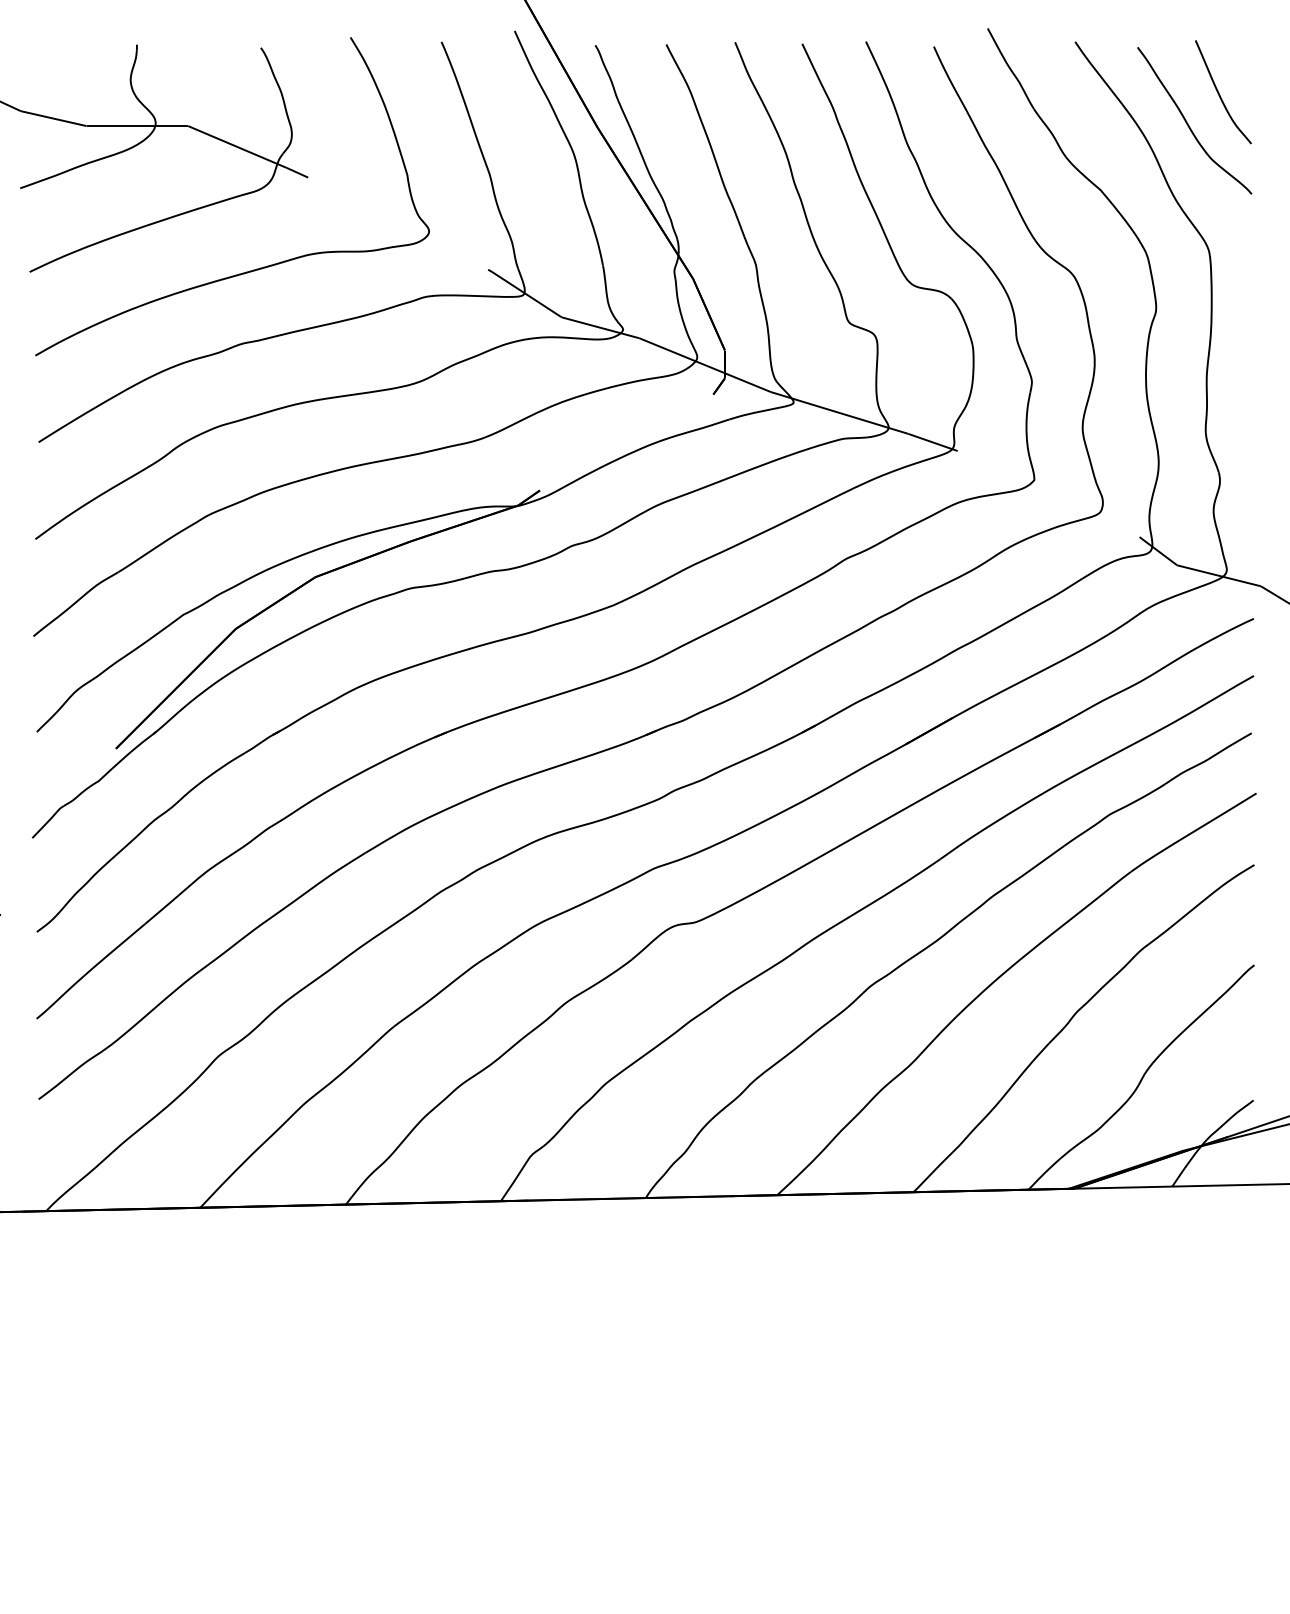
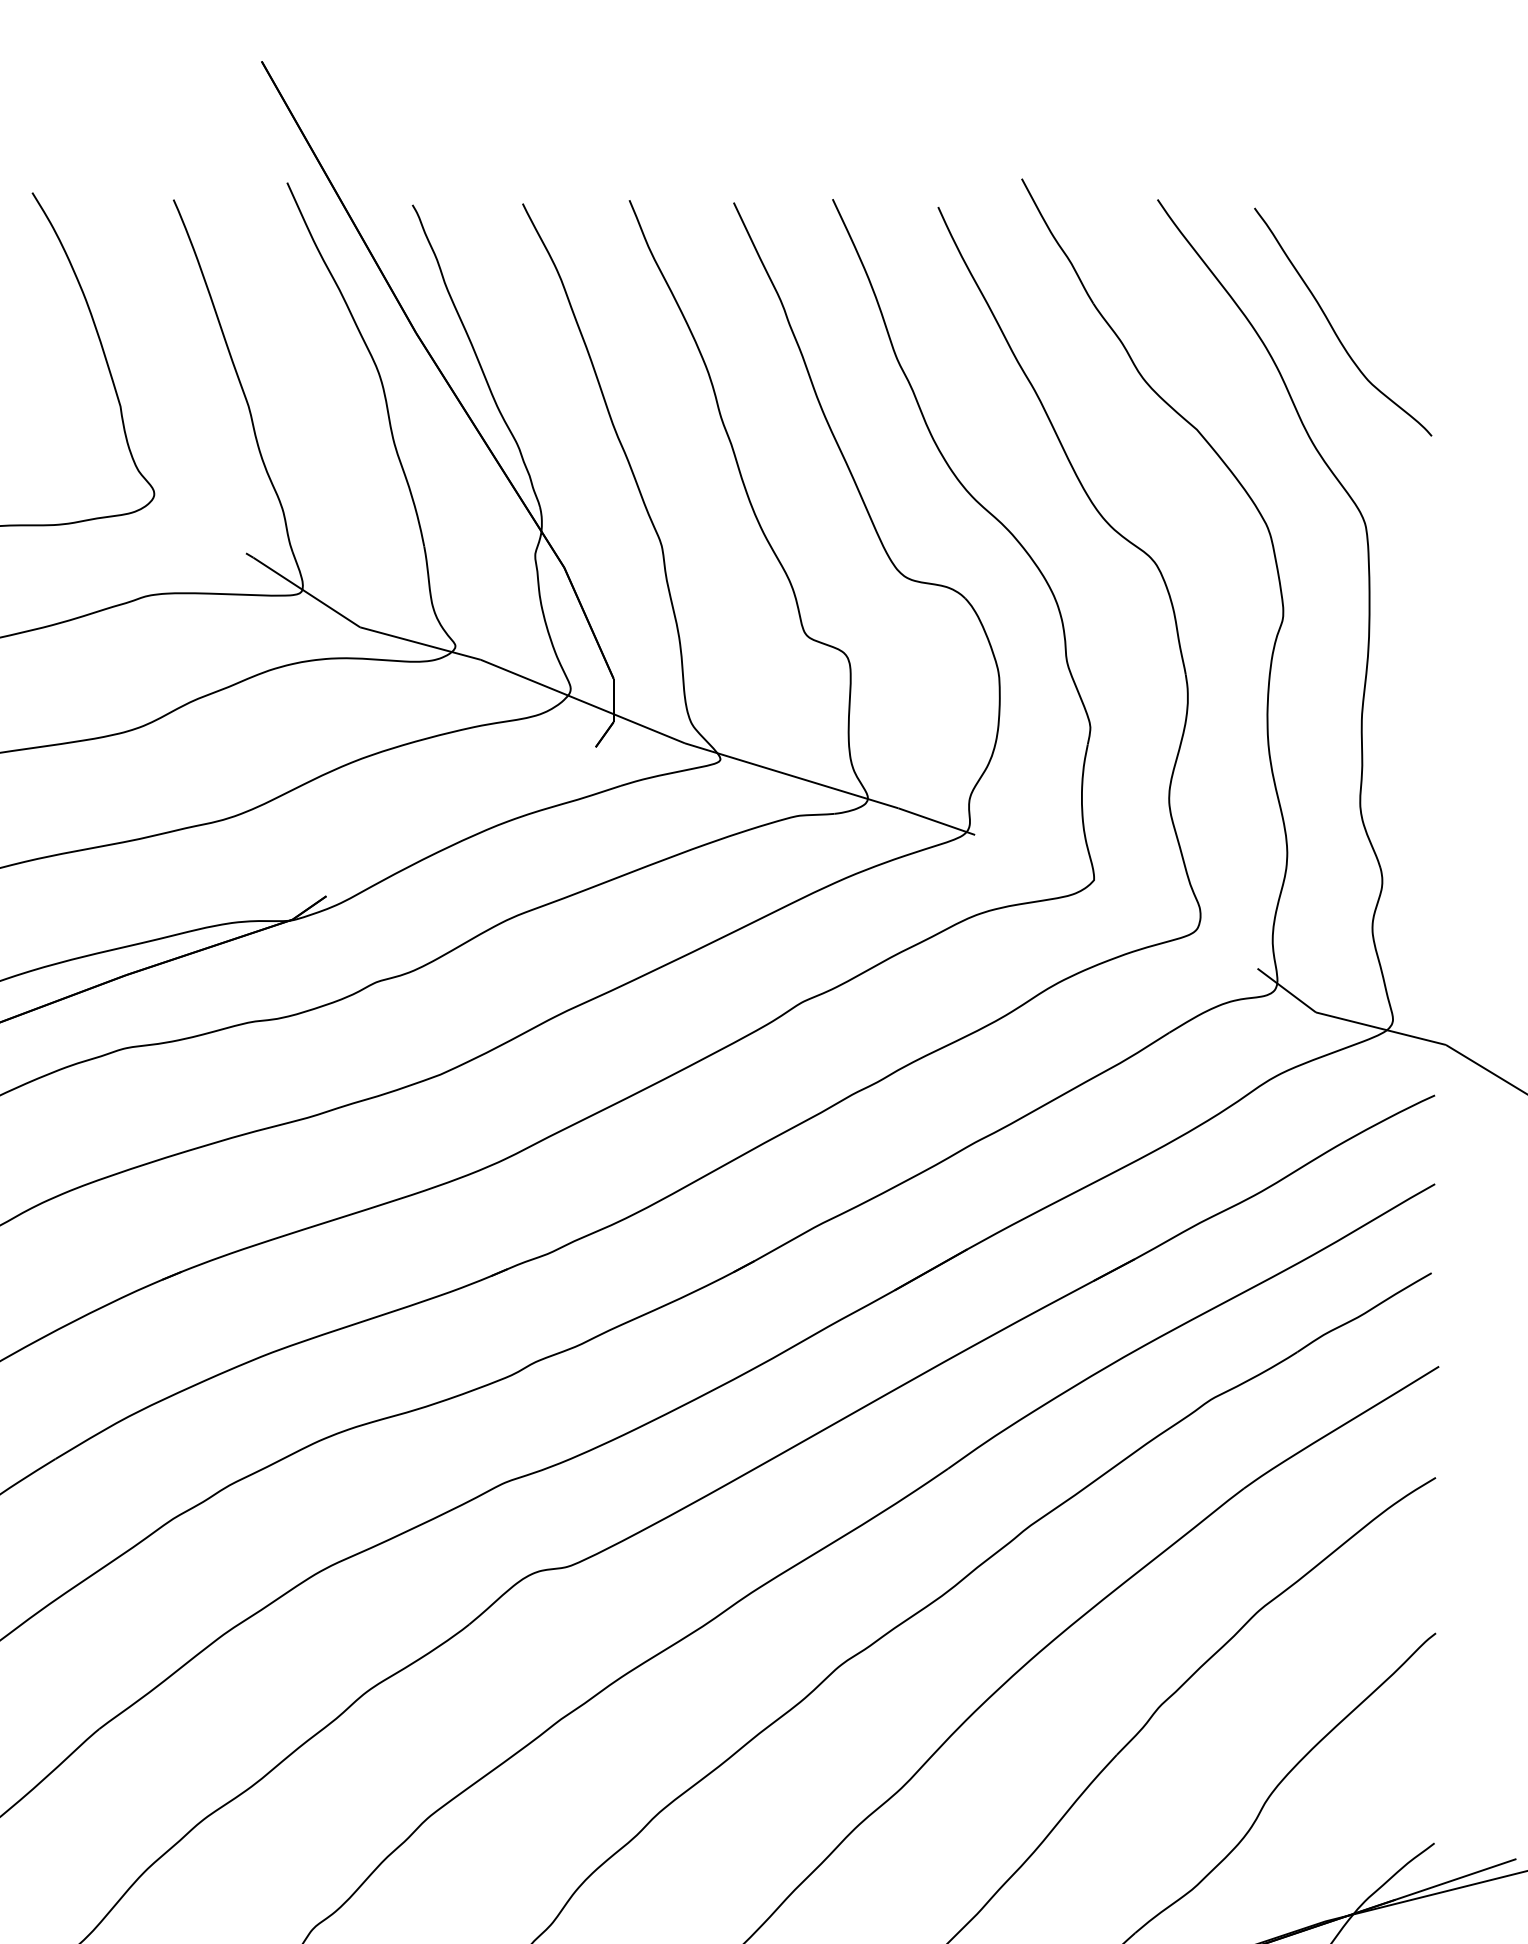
curve: (1220, 94) -> (1383, 281), removed

